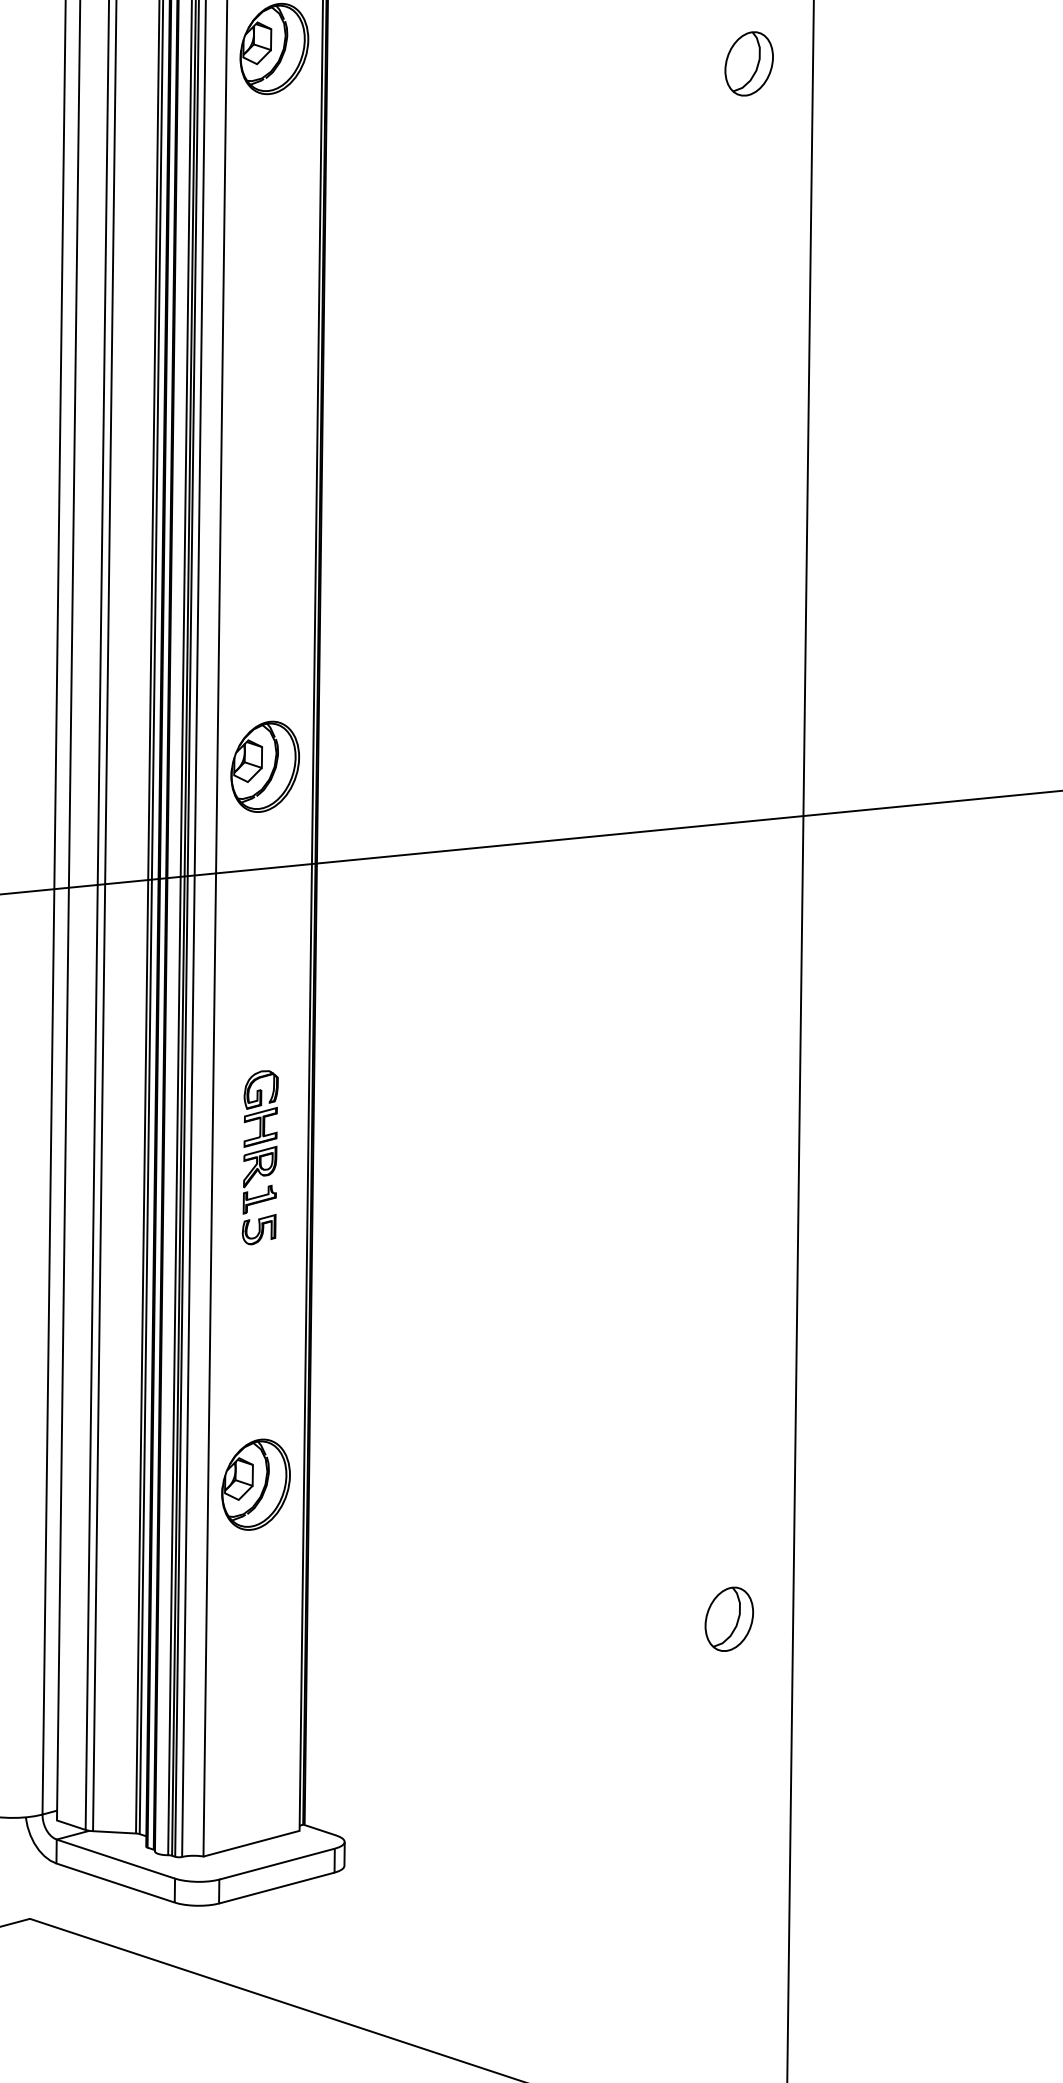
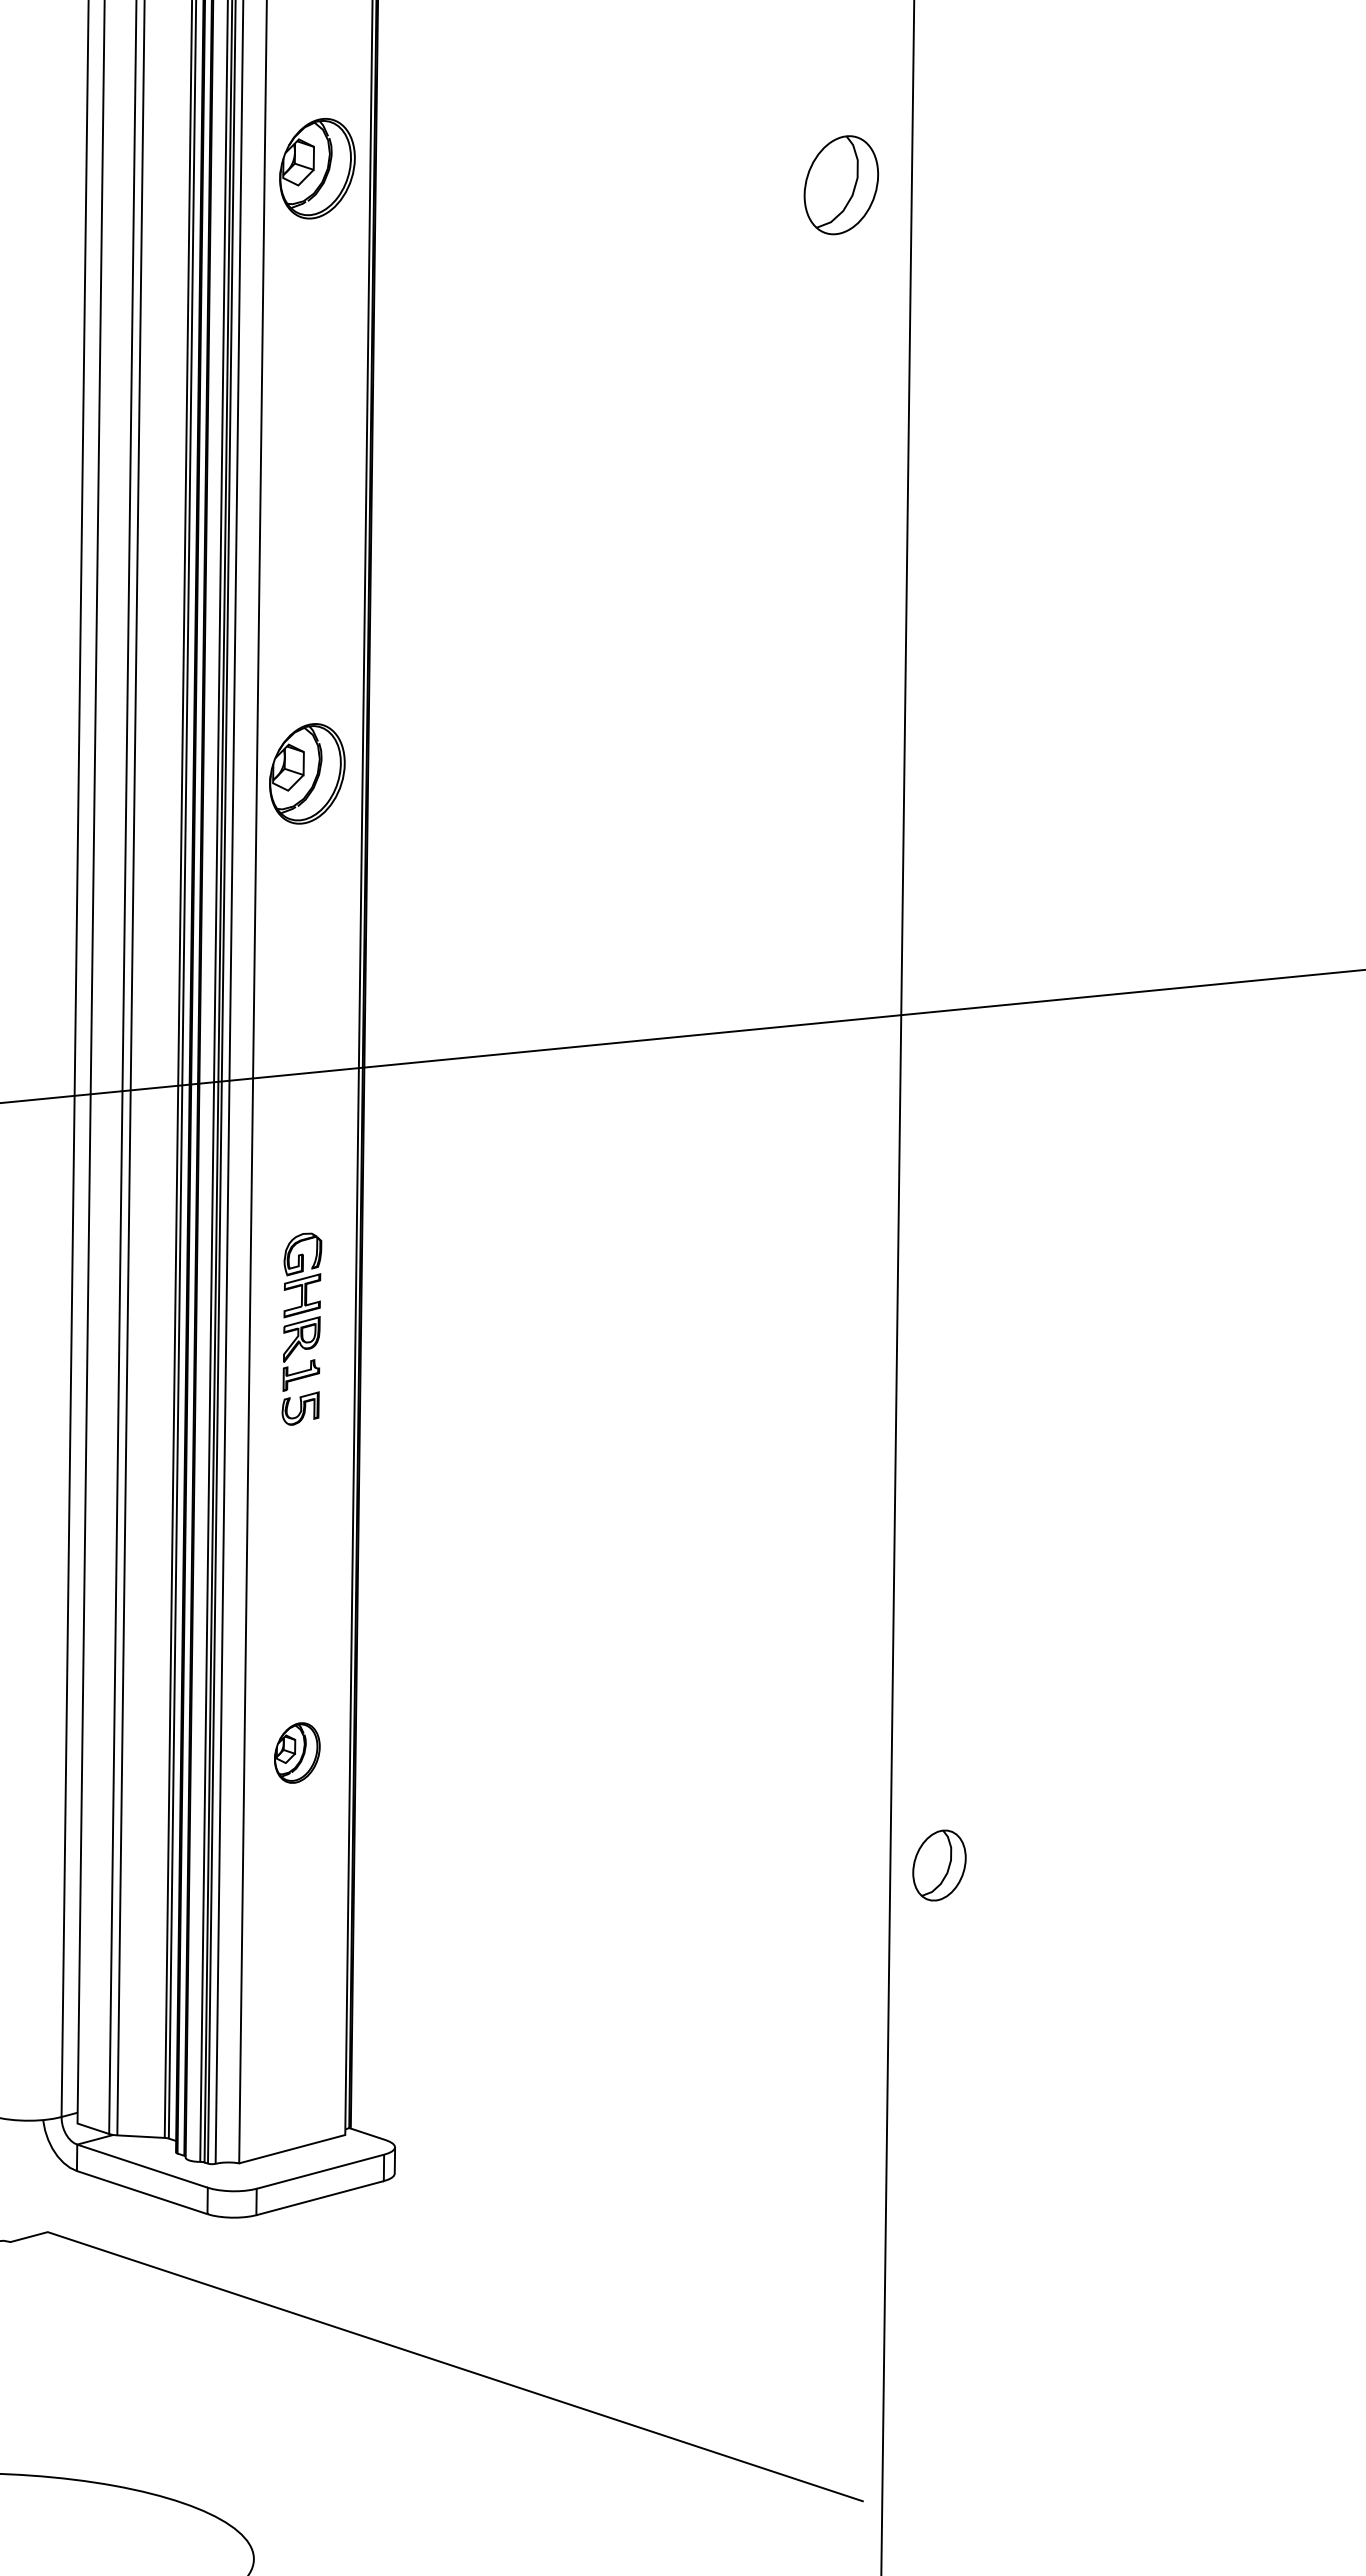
part: (749, 63) -> (841, 184), size x1.4
part: (265, 766) -> (307, 773), moved
part: (259, 1157) -> (301, 1328), moved
part: (256, 1484) -> (297, 1752), size x0.6
part: (729, 1619) -> (939, 1865), moved

